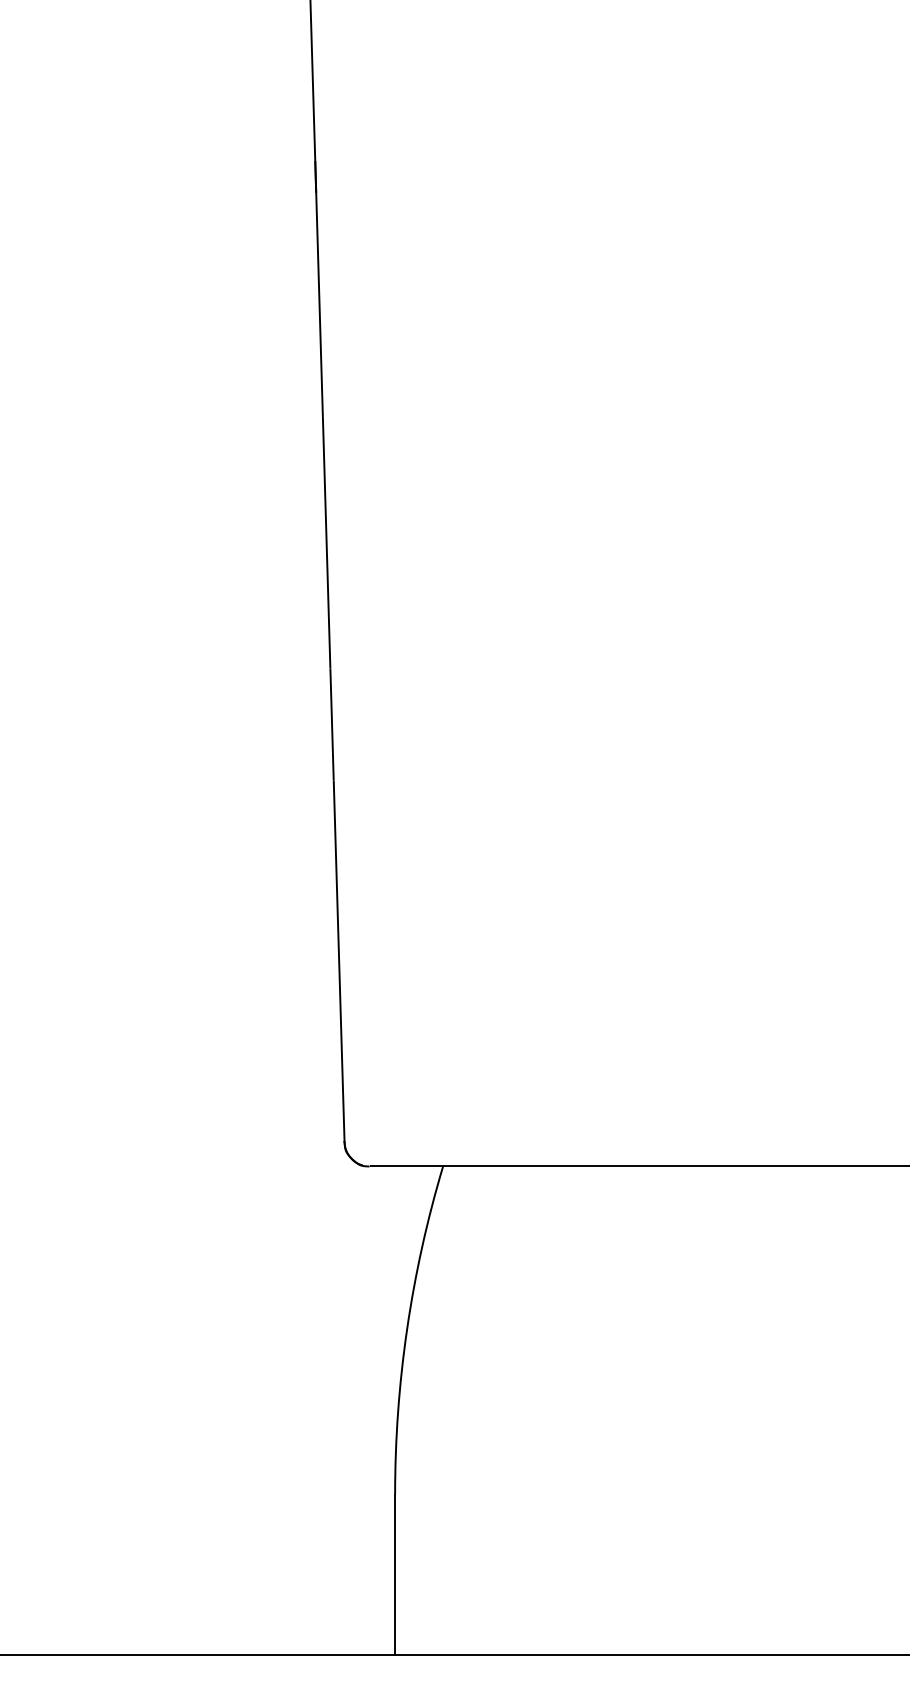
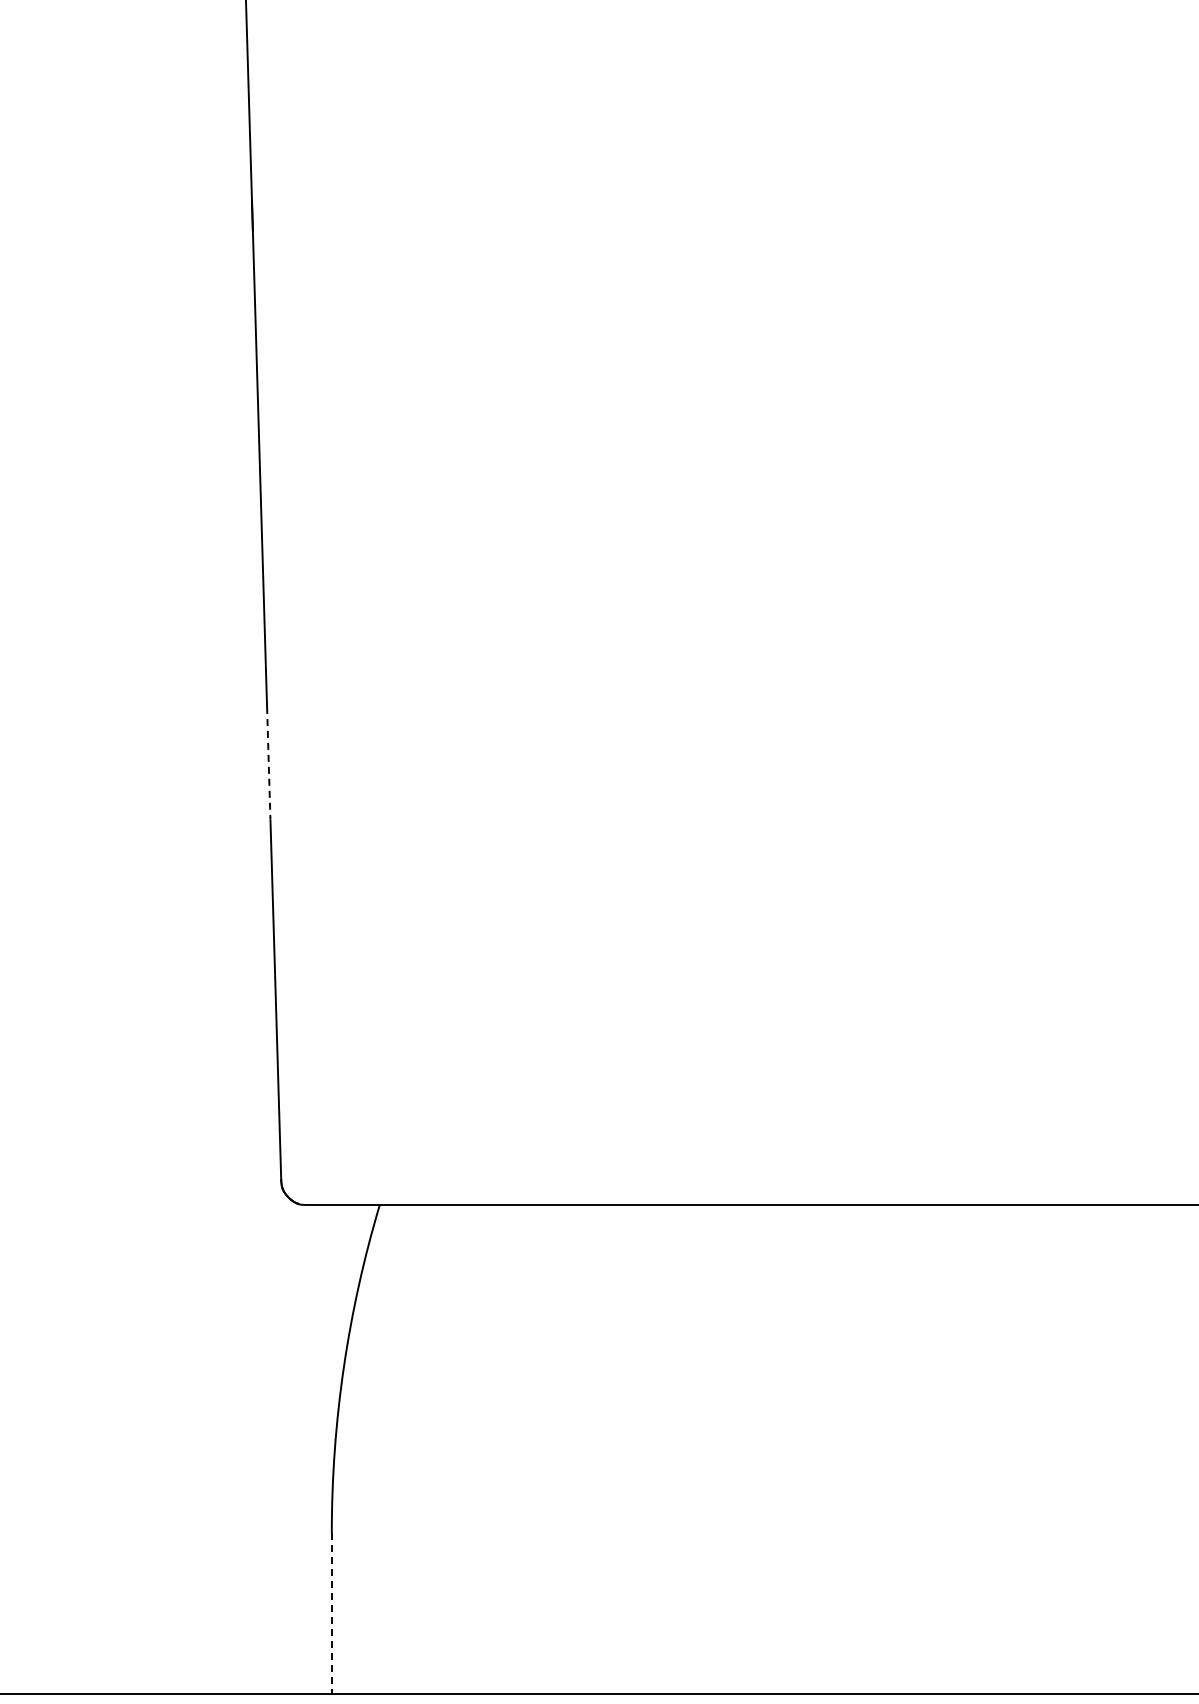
line: (331, 725) -> (268, 763), solid -> dashed
line: (394, 1575) -> (331, 1613), solid -> dashed

